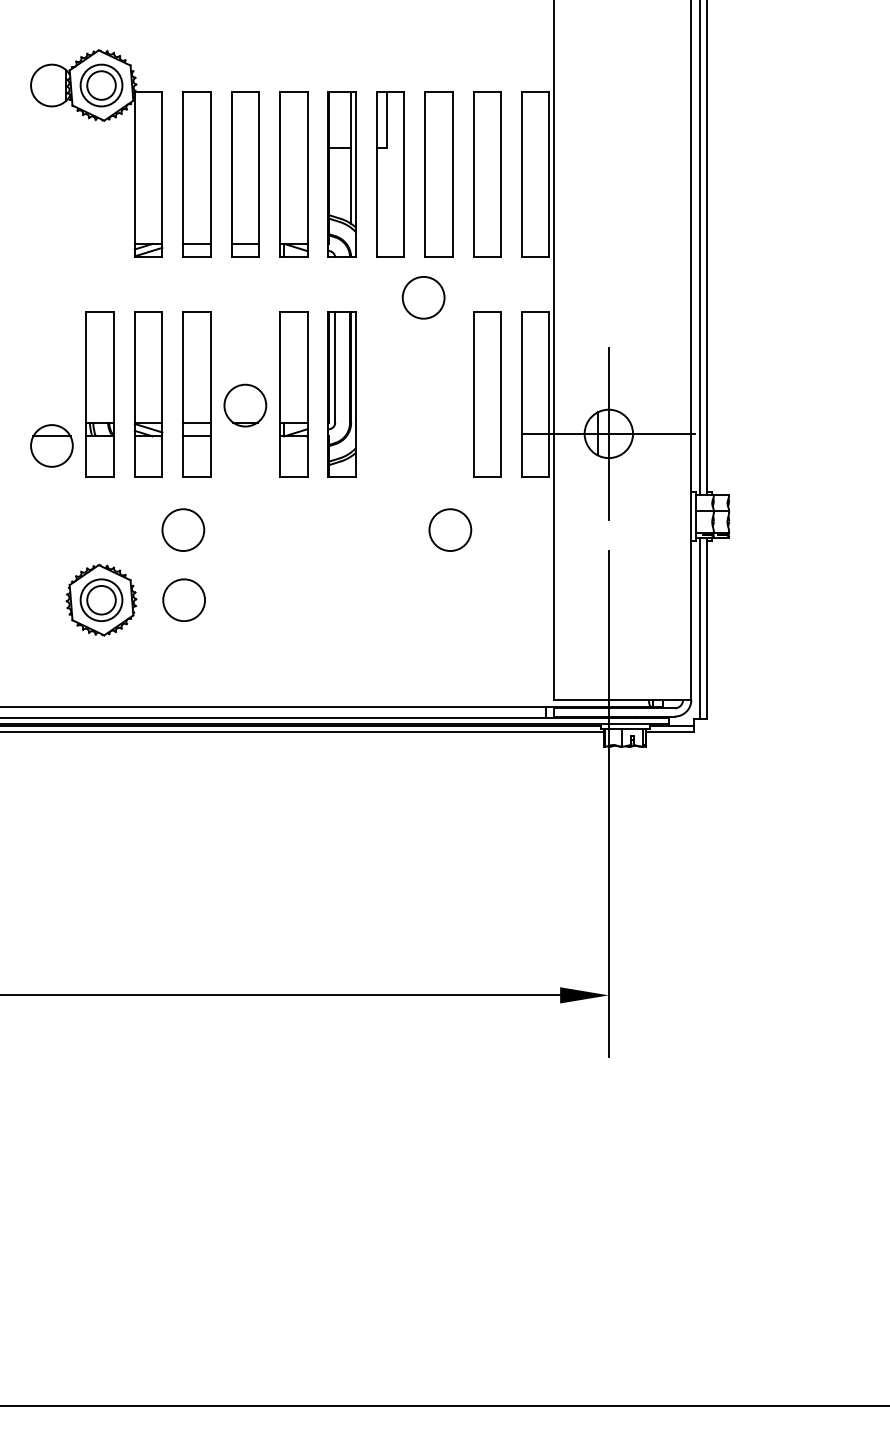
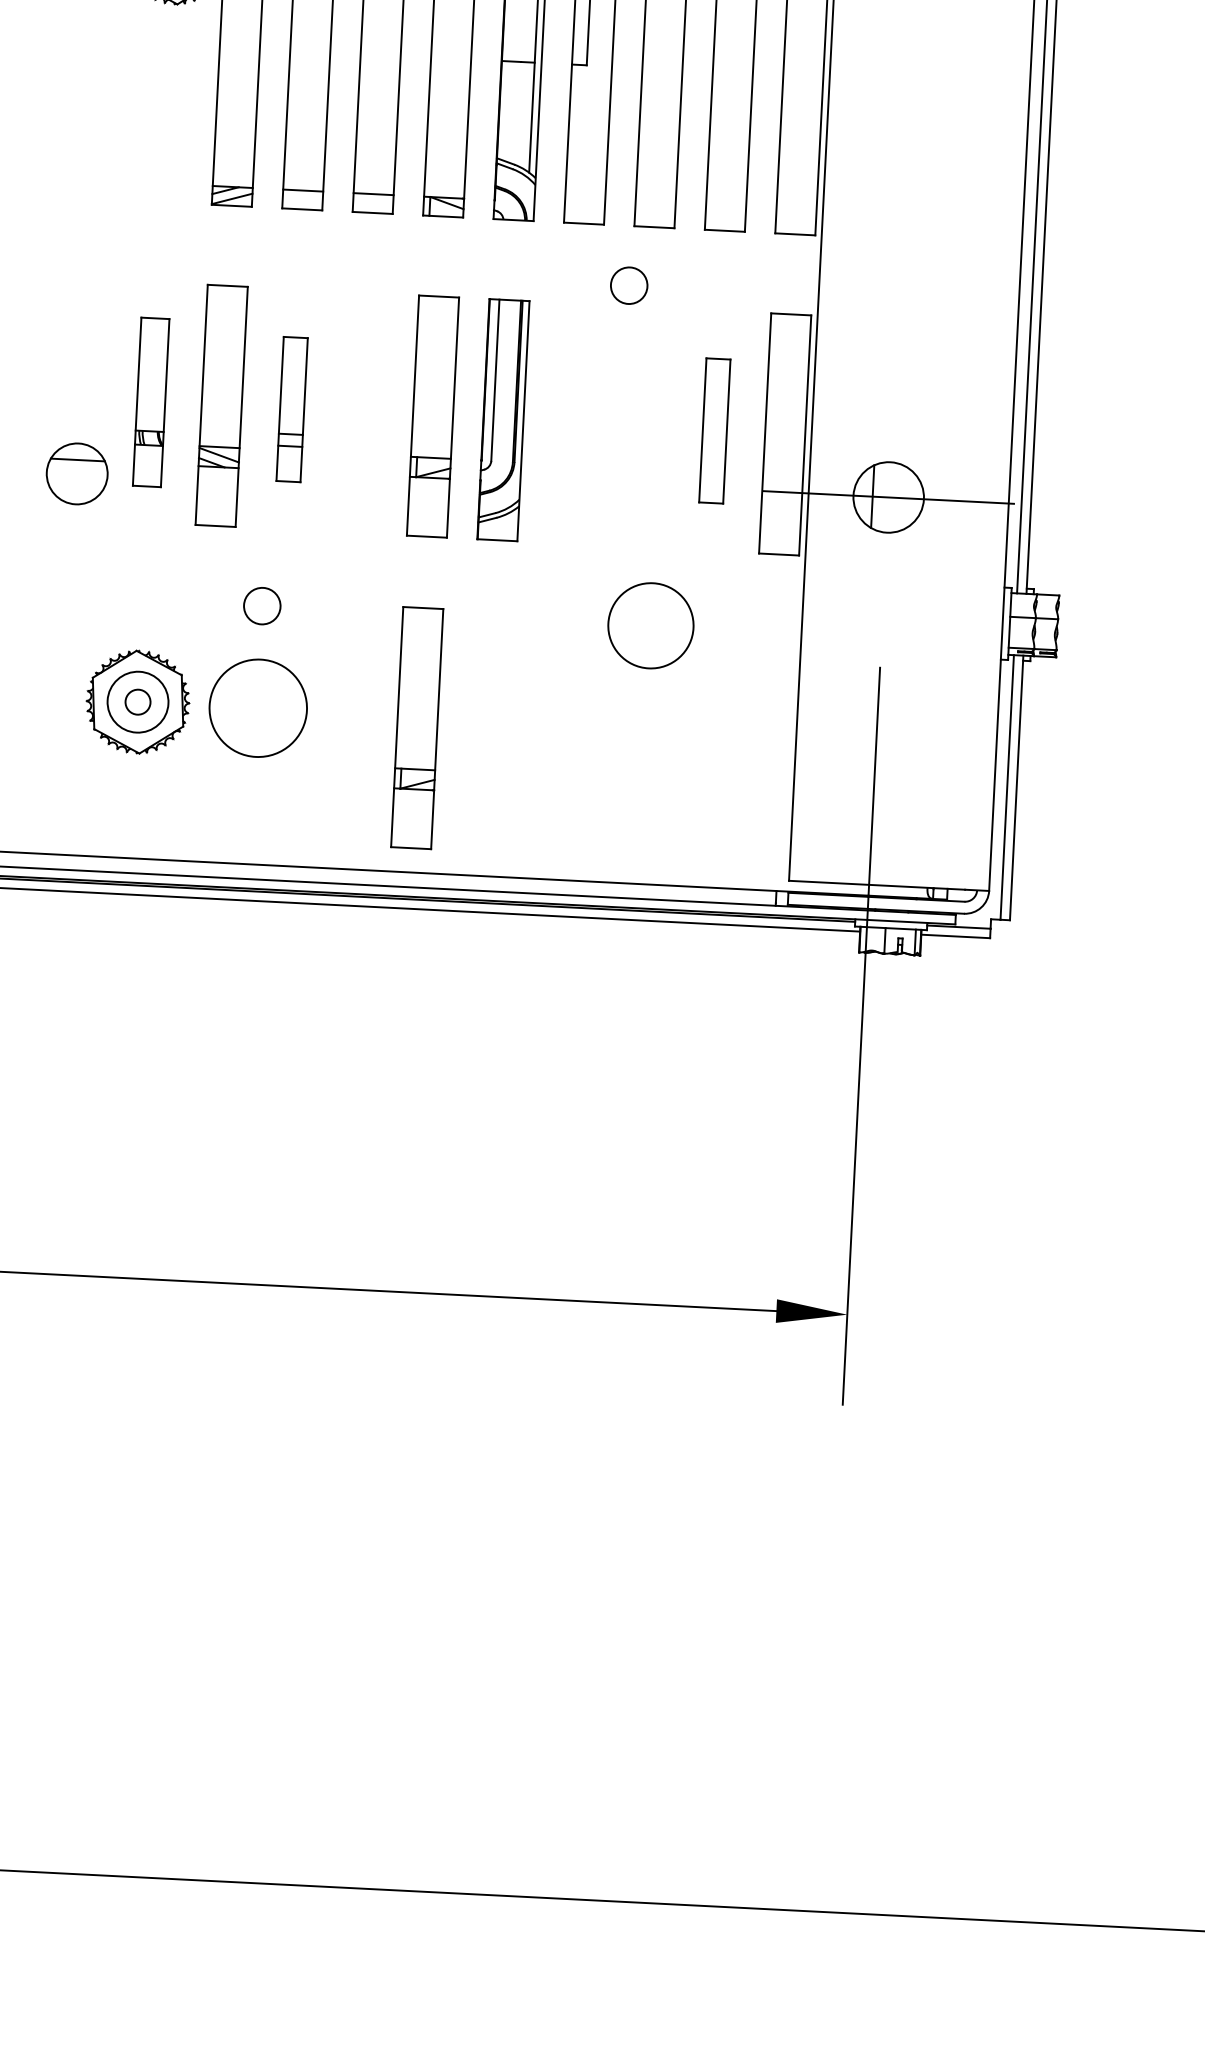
circle: (423, 297) -> (628, 285), size x0.6
part: (99, 394) -> (150, 402), size x0.7
part: (196, 394) -> (291, 409), size x0.6
part: (487, 394) -> (714, 431), size x0.6
part: (245, 405) -> (361, 429), removed
line: (608, 433) -> (888, 496), removed
circle: (183, 530) -> (262, 606), size x0.6
circle: (450, 530) -> (651, 626), size x1.4
circle: (101, 599) -> (138, 701), size x0.6
circle: (184, 600) -> (258, 708), size x1.6
part: (293, 608) -> (416, 728), added

